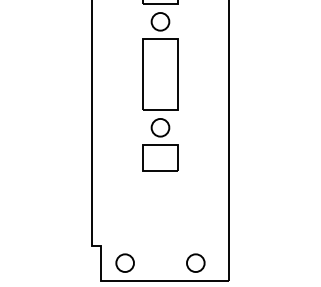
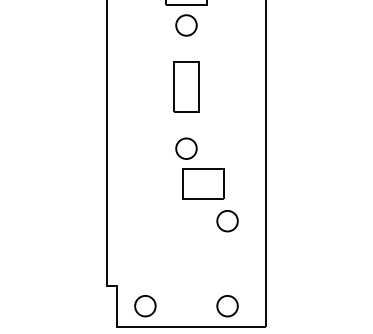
part: (160, 74) -> (186, 86), size x0.6
part: (160, 157) -> (203, 183), moved
circle: (195, 190) -> (227, 221), added

